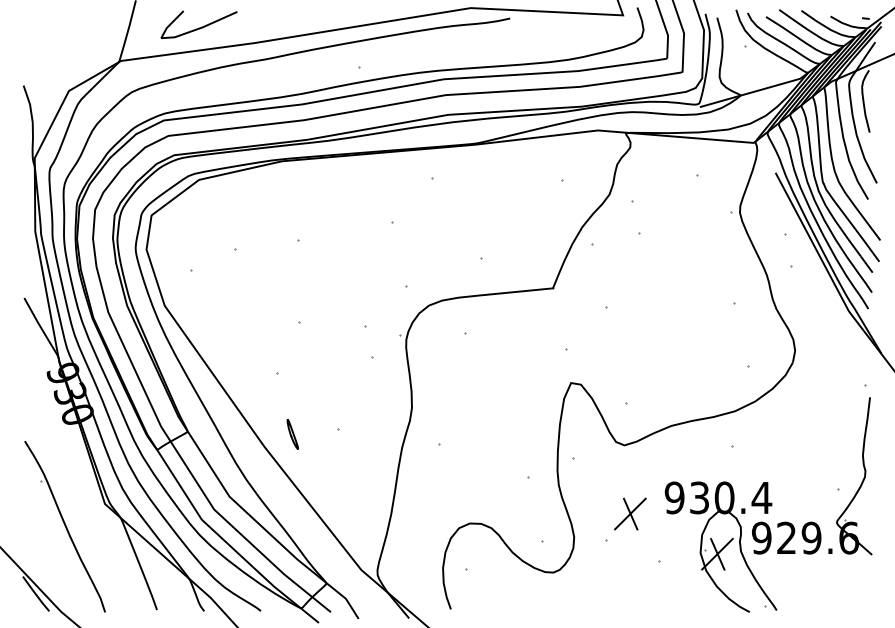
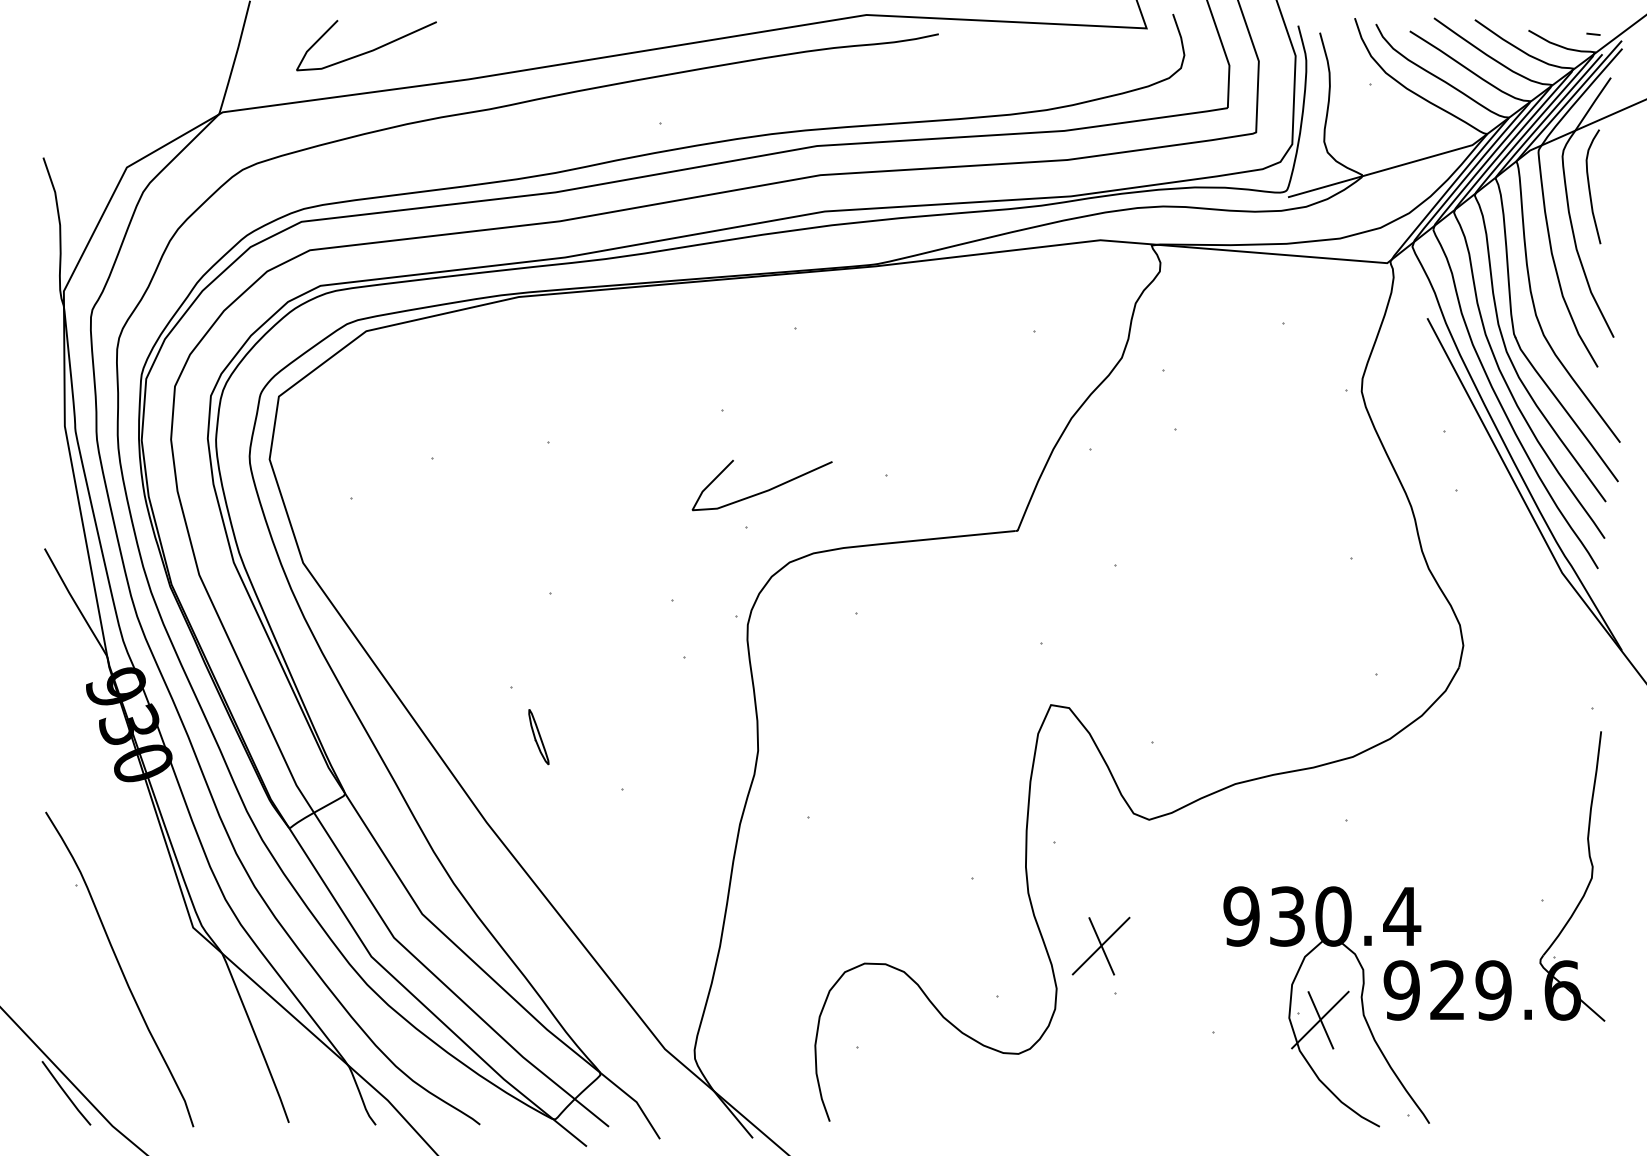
curve: (413, 266) -> (760, 490), added
part: (292, 434) -> (538, 737), moved
part: (630, 513) -> (1101, 945), moved

